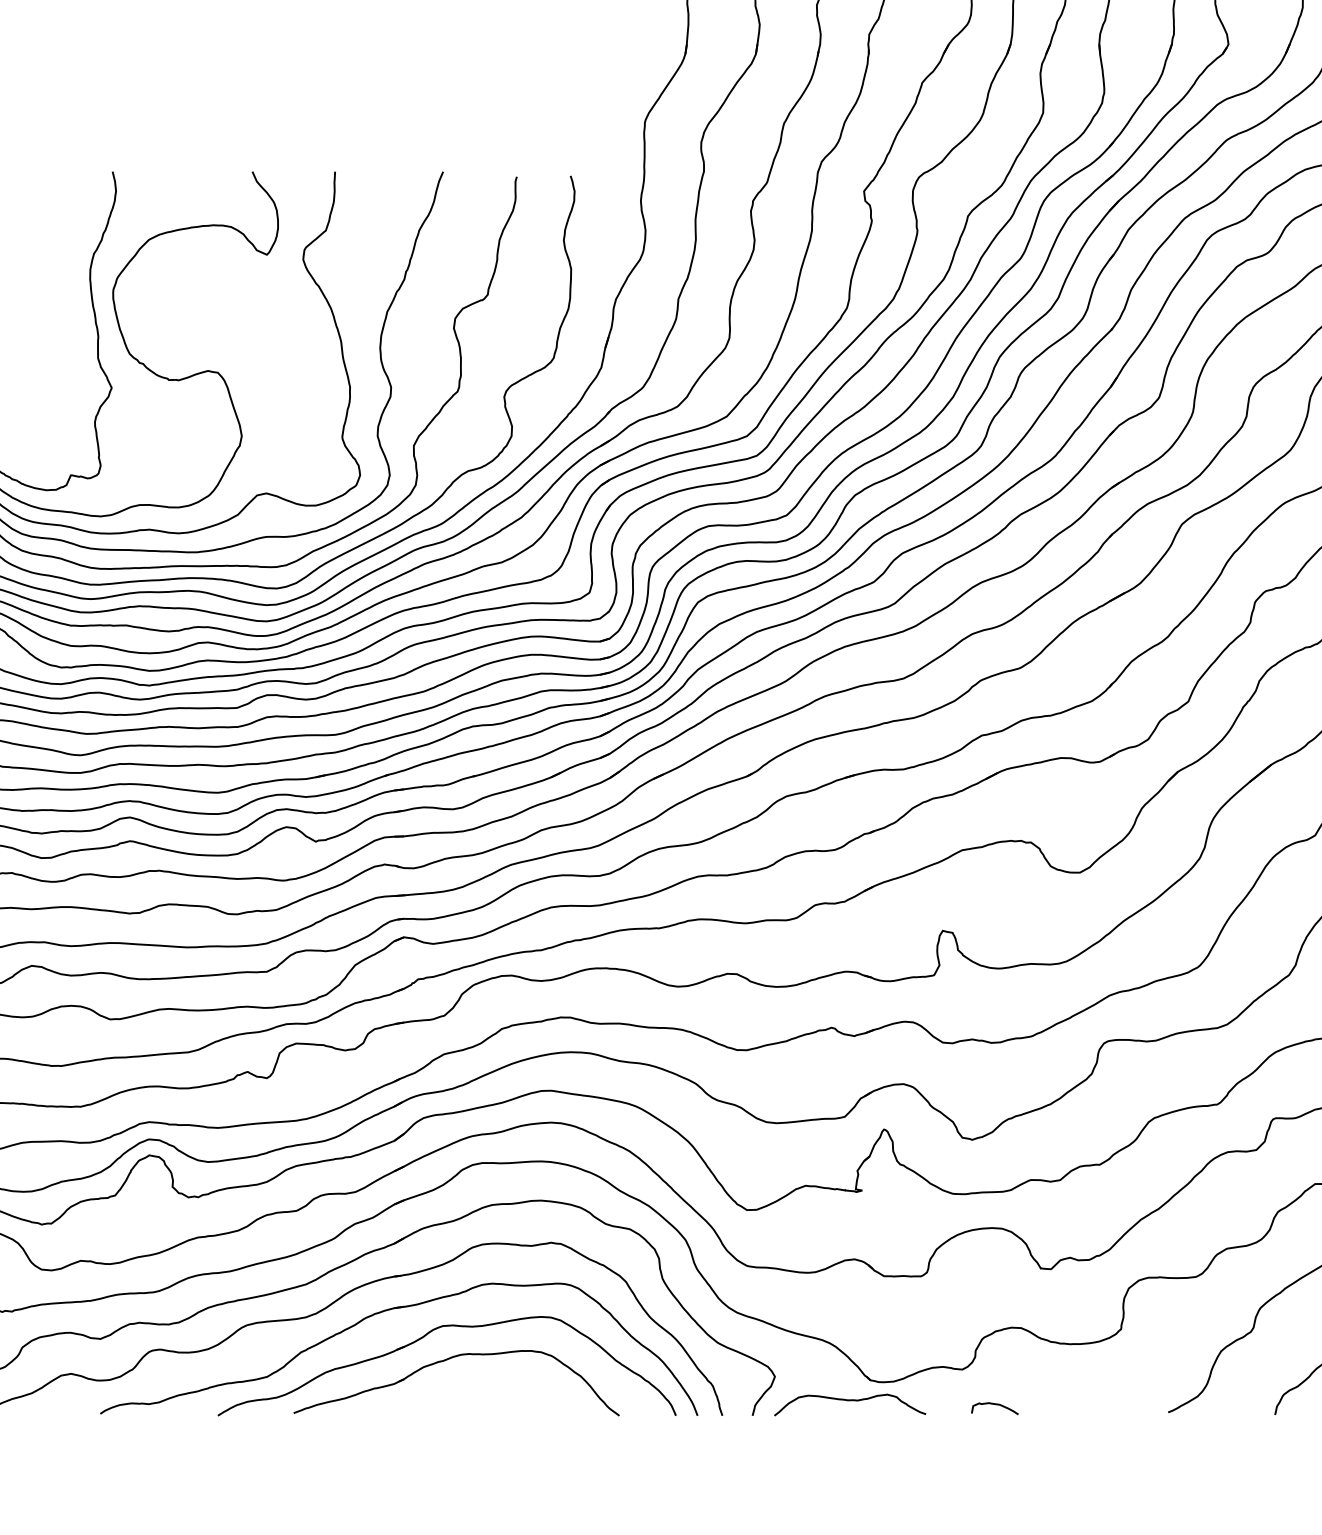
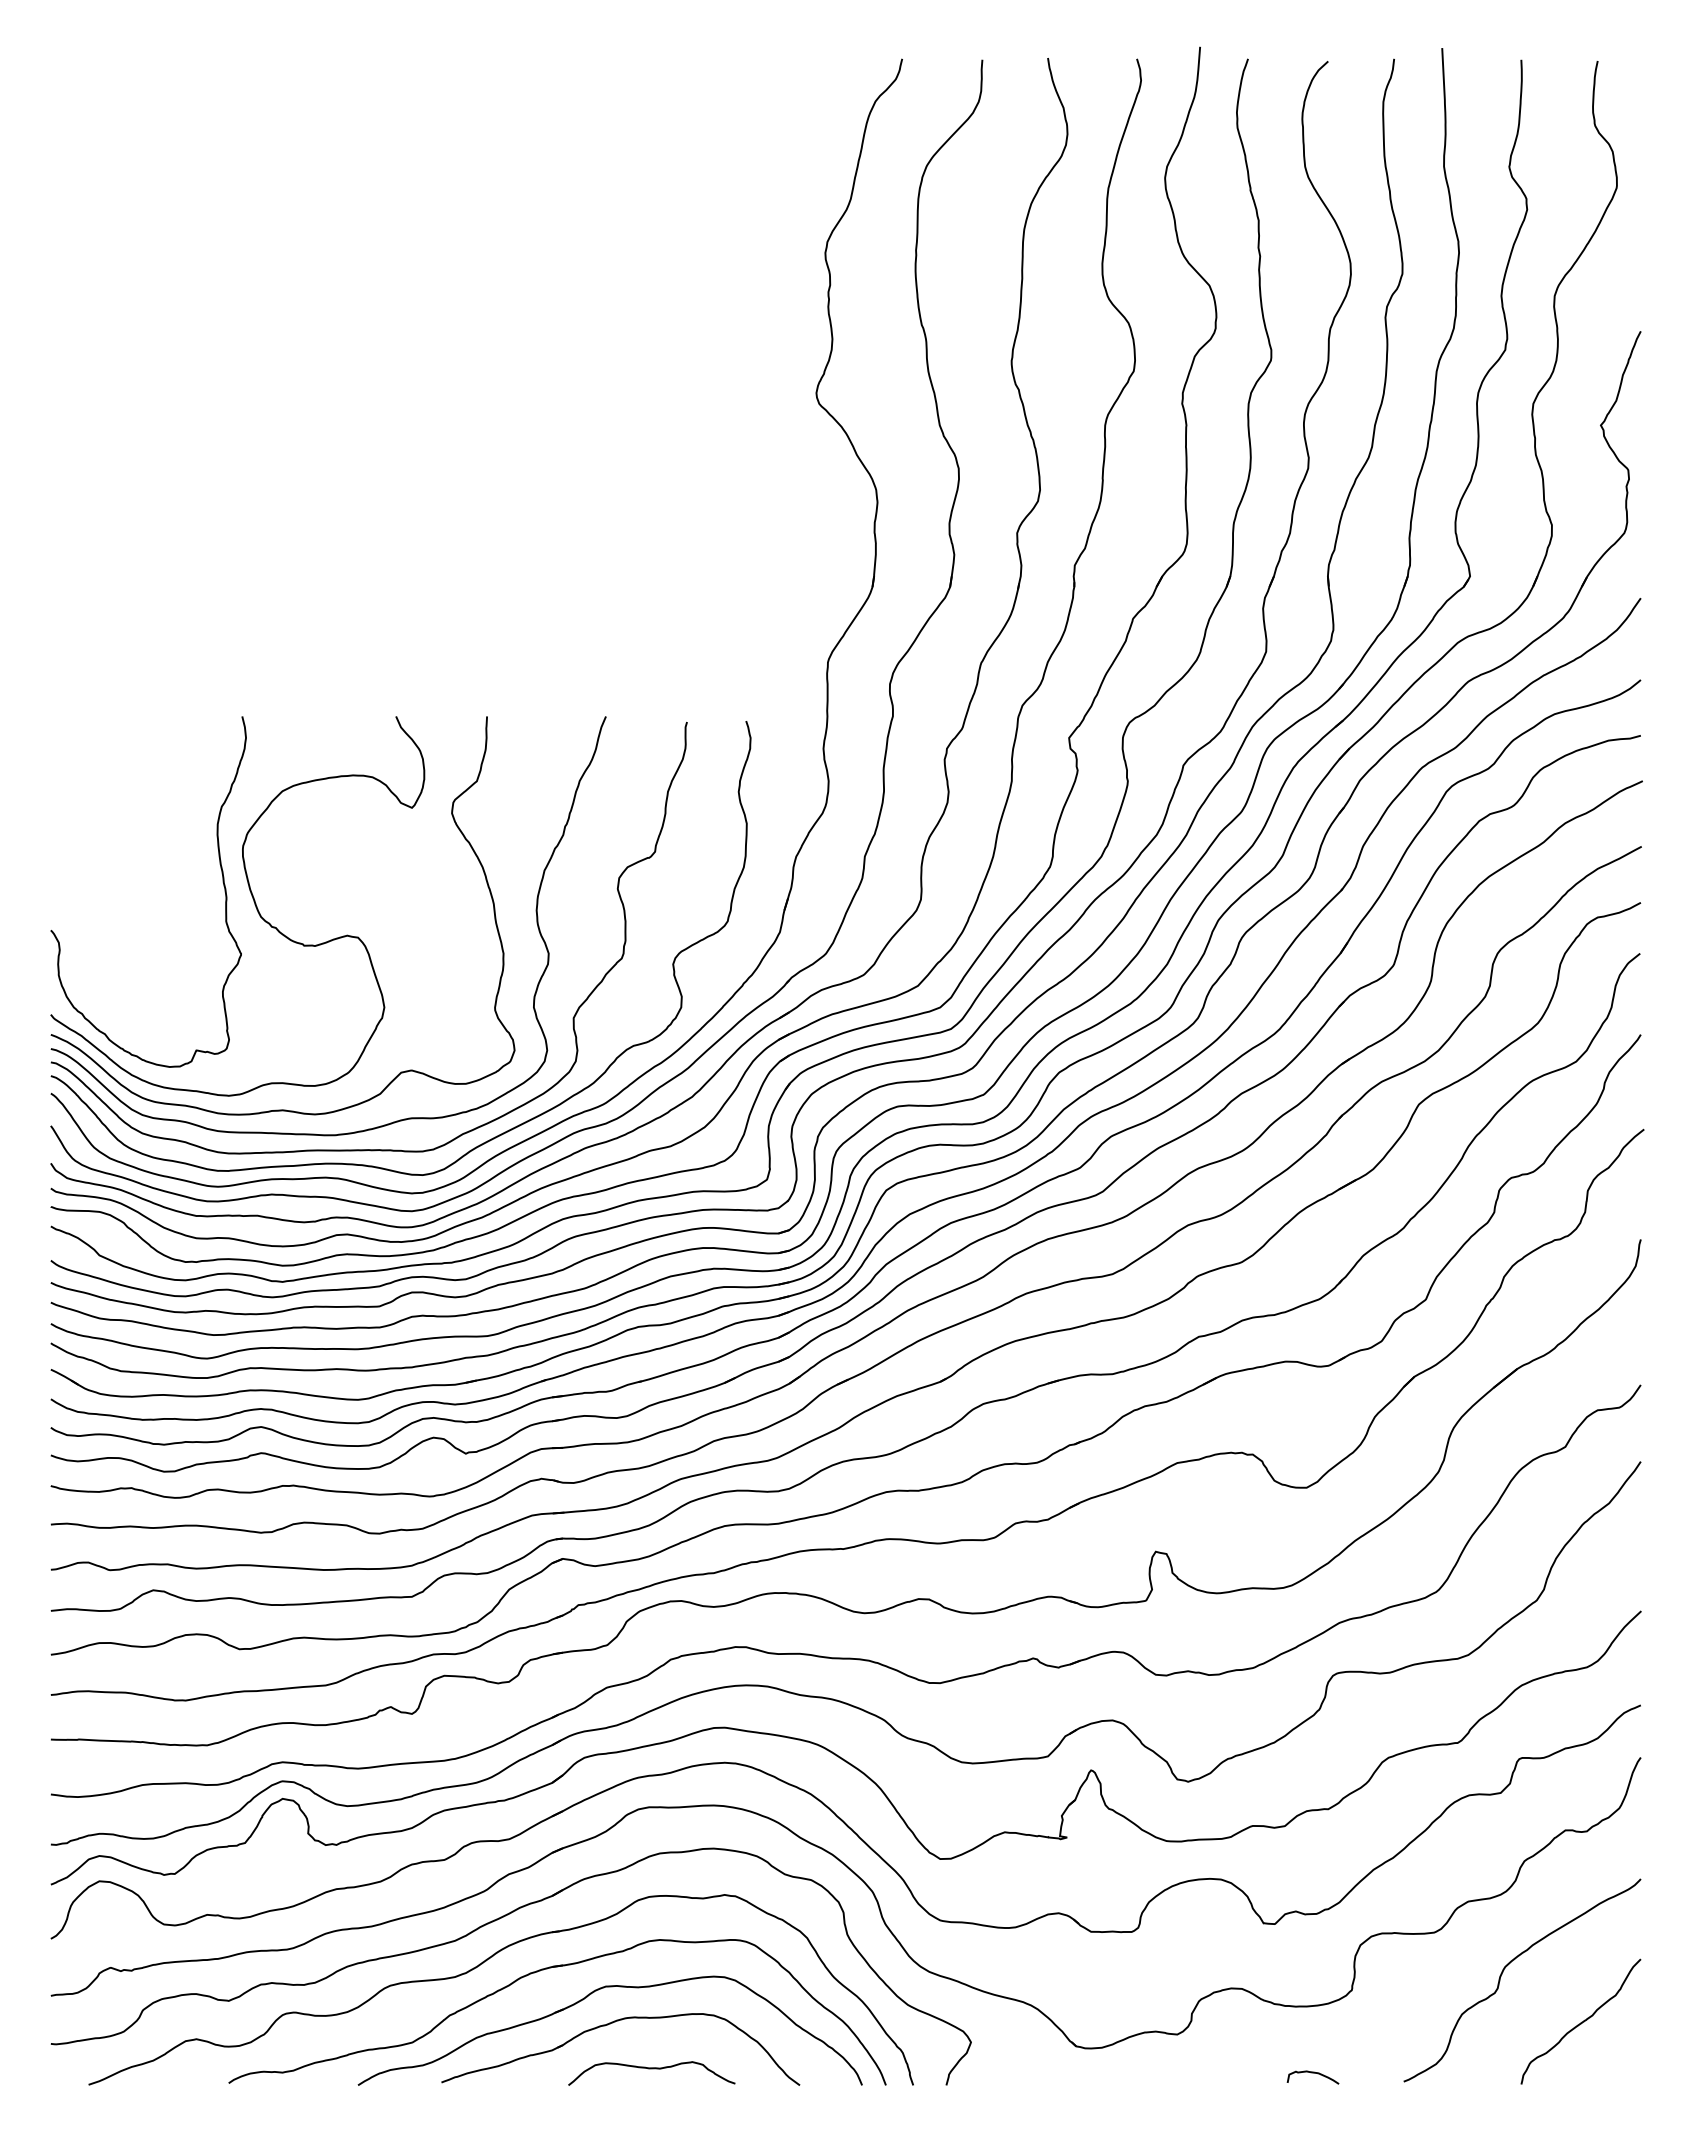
curve: (849, 1401) -> (651, 2069), moved
curve: (994, 1404) -> (1312, 2073), moved

